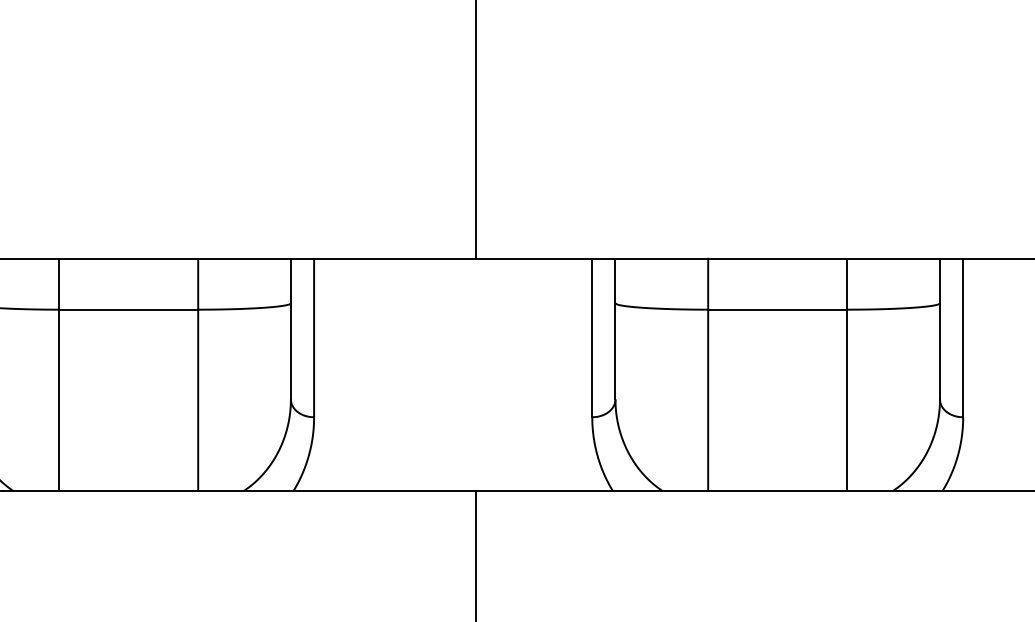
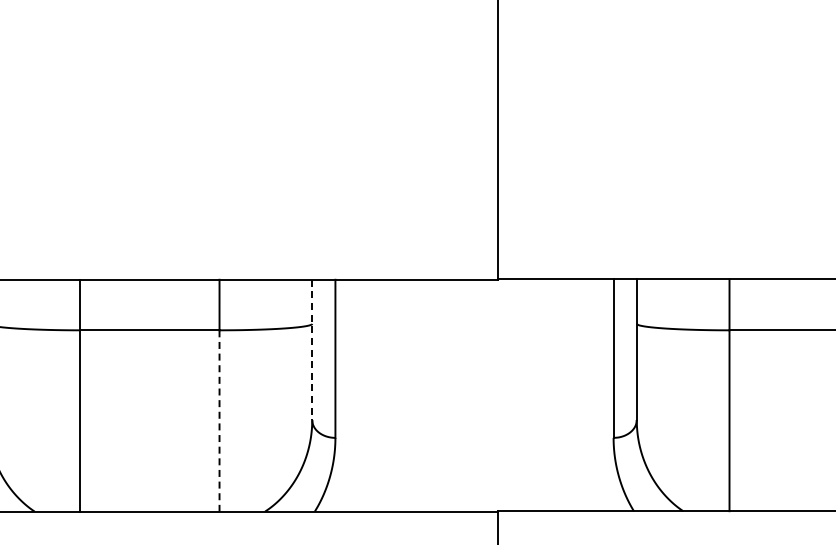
line: (290, 329) -> (311, 350), solid -> dashed
line: (198, 400) -> (219, 421), solid -> dashed

